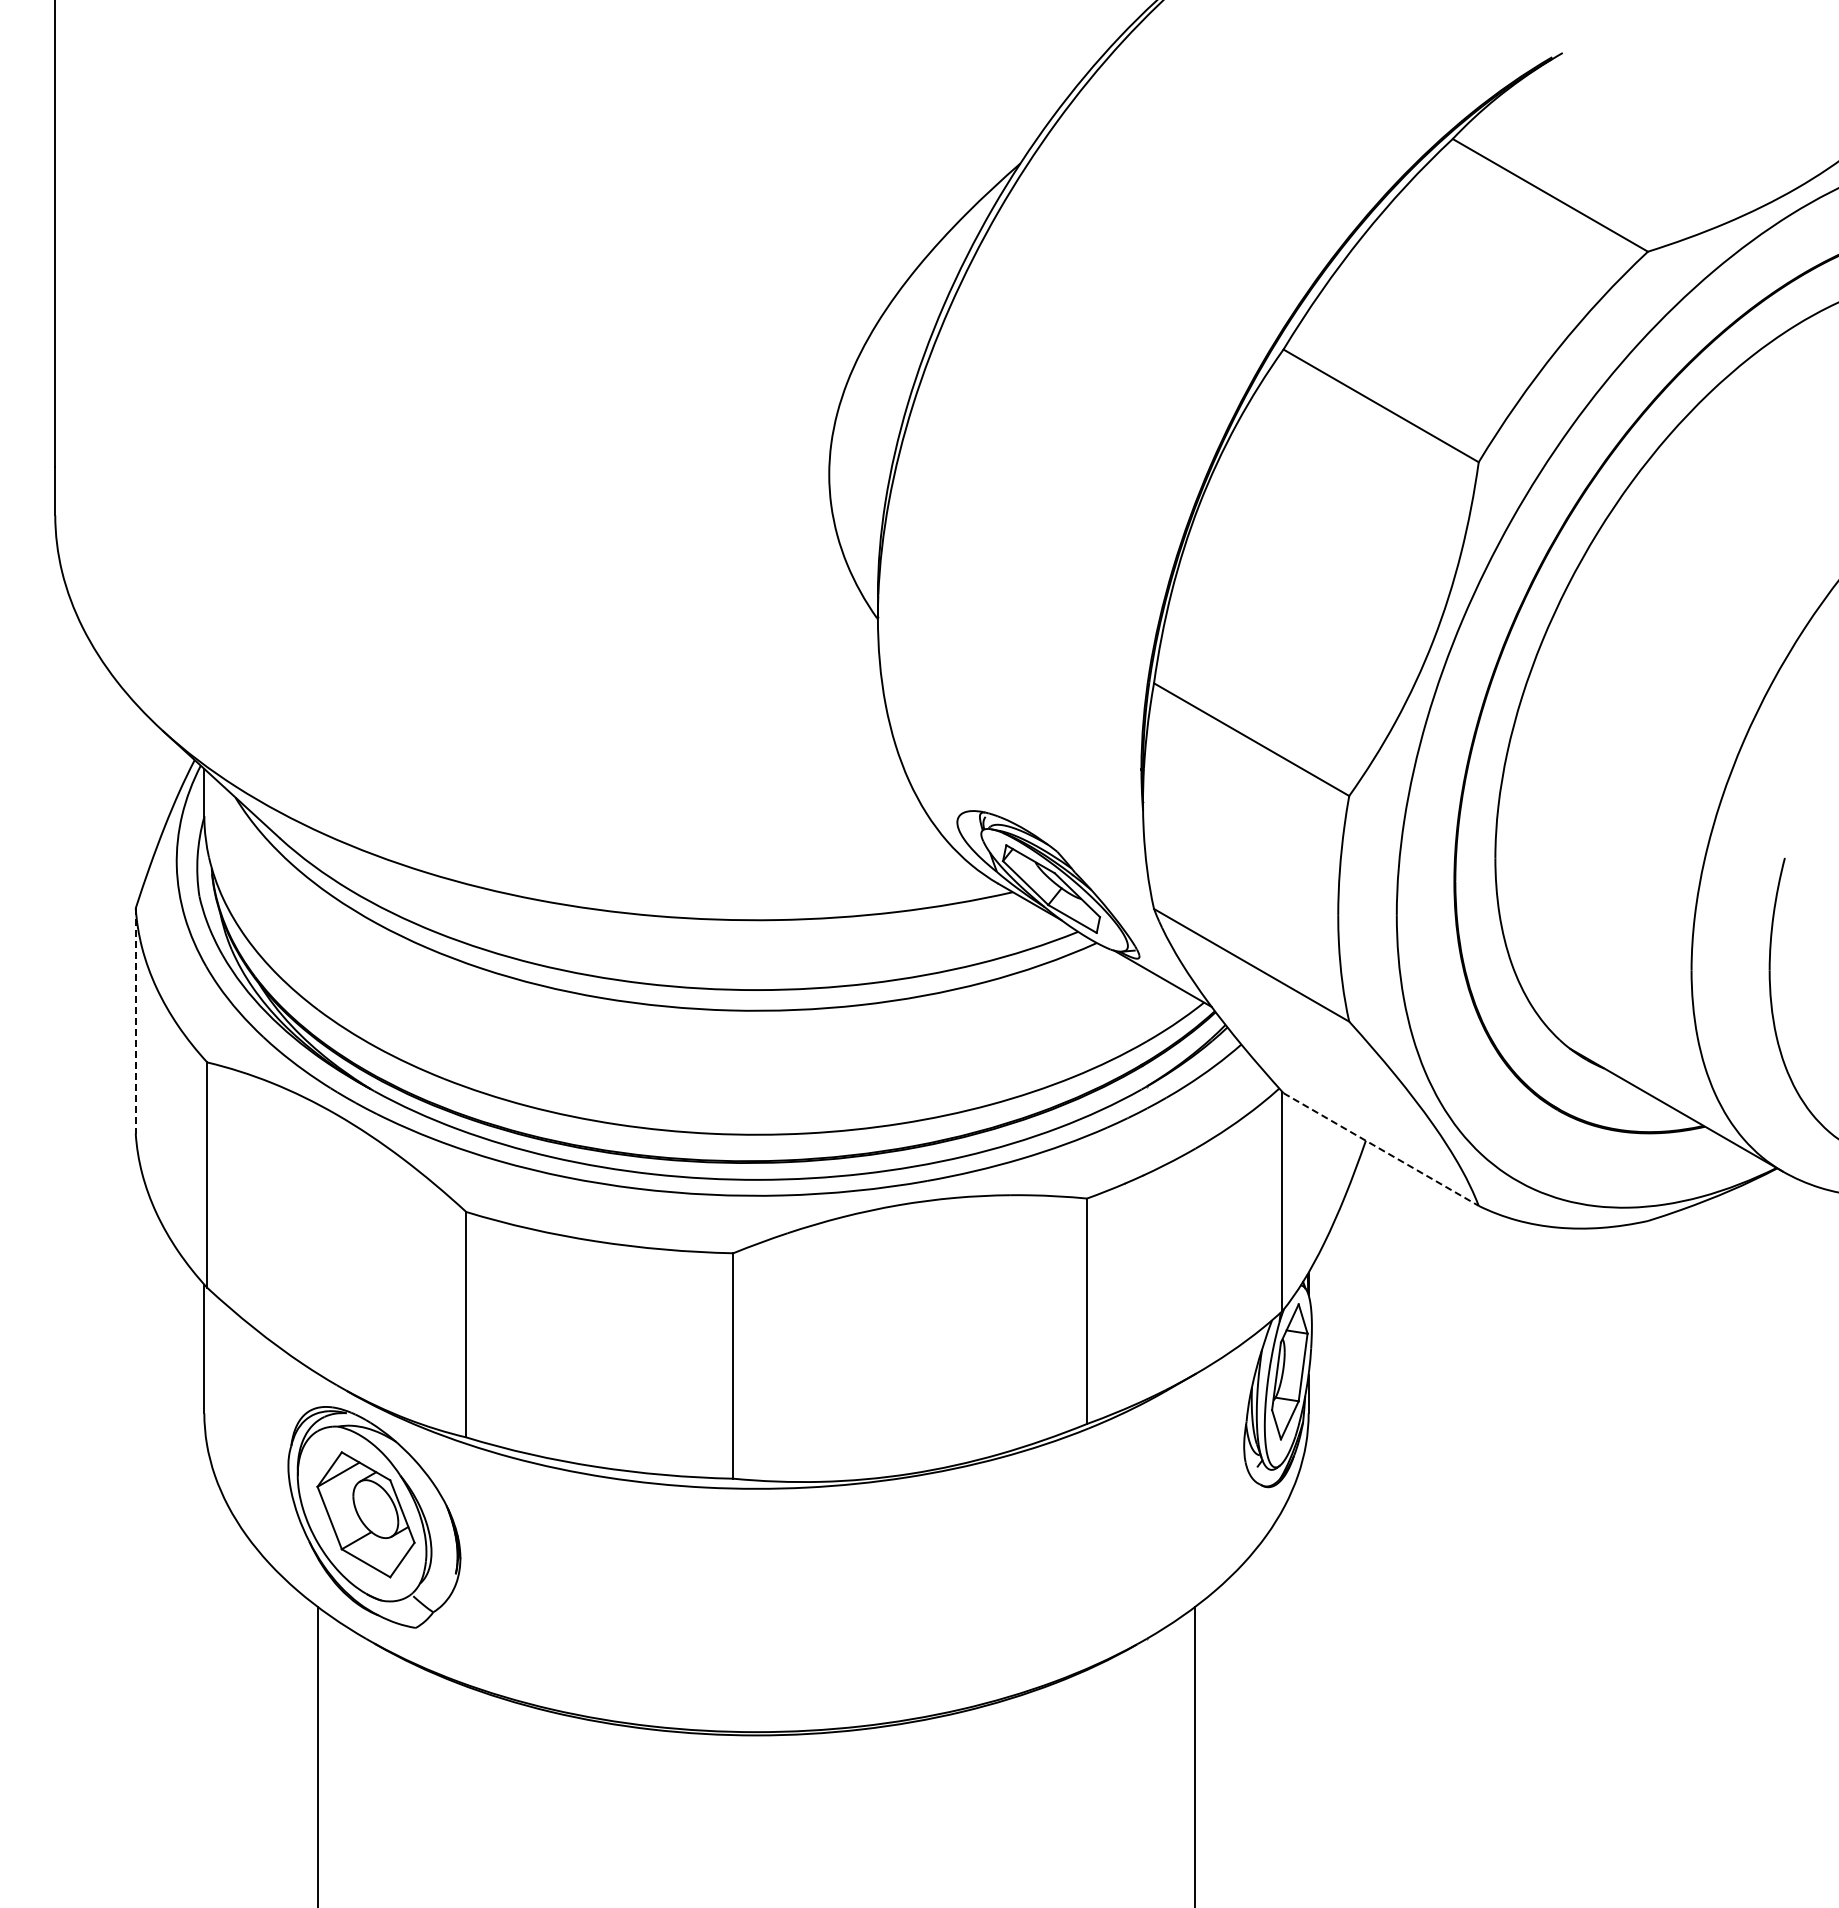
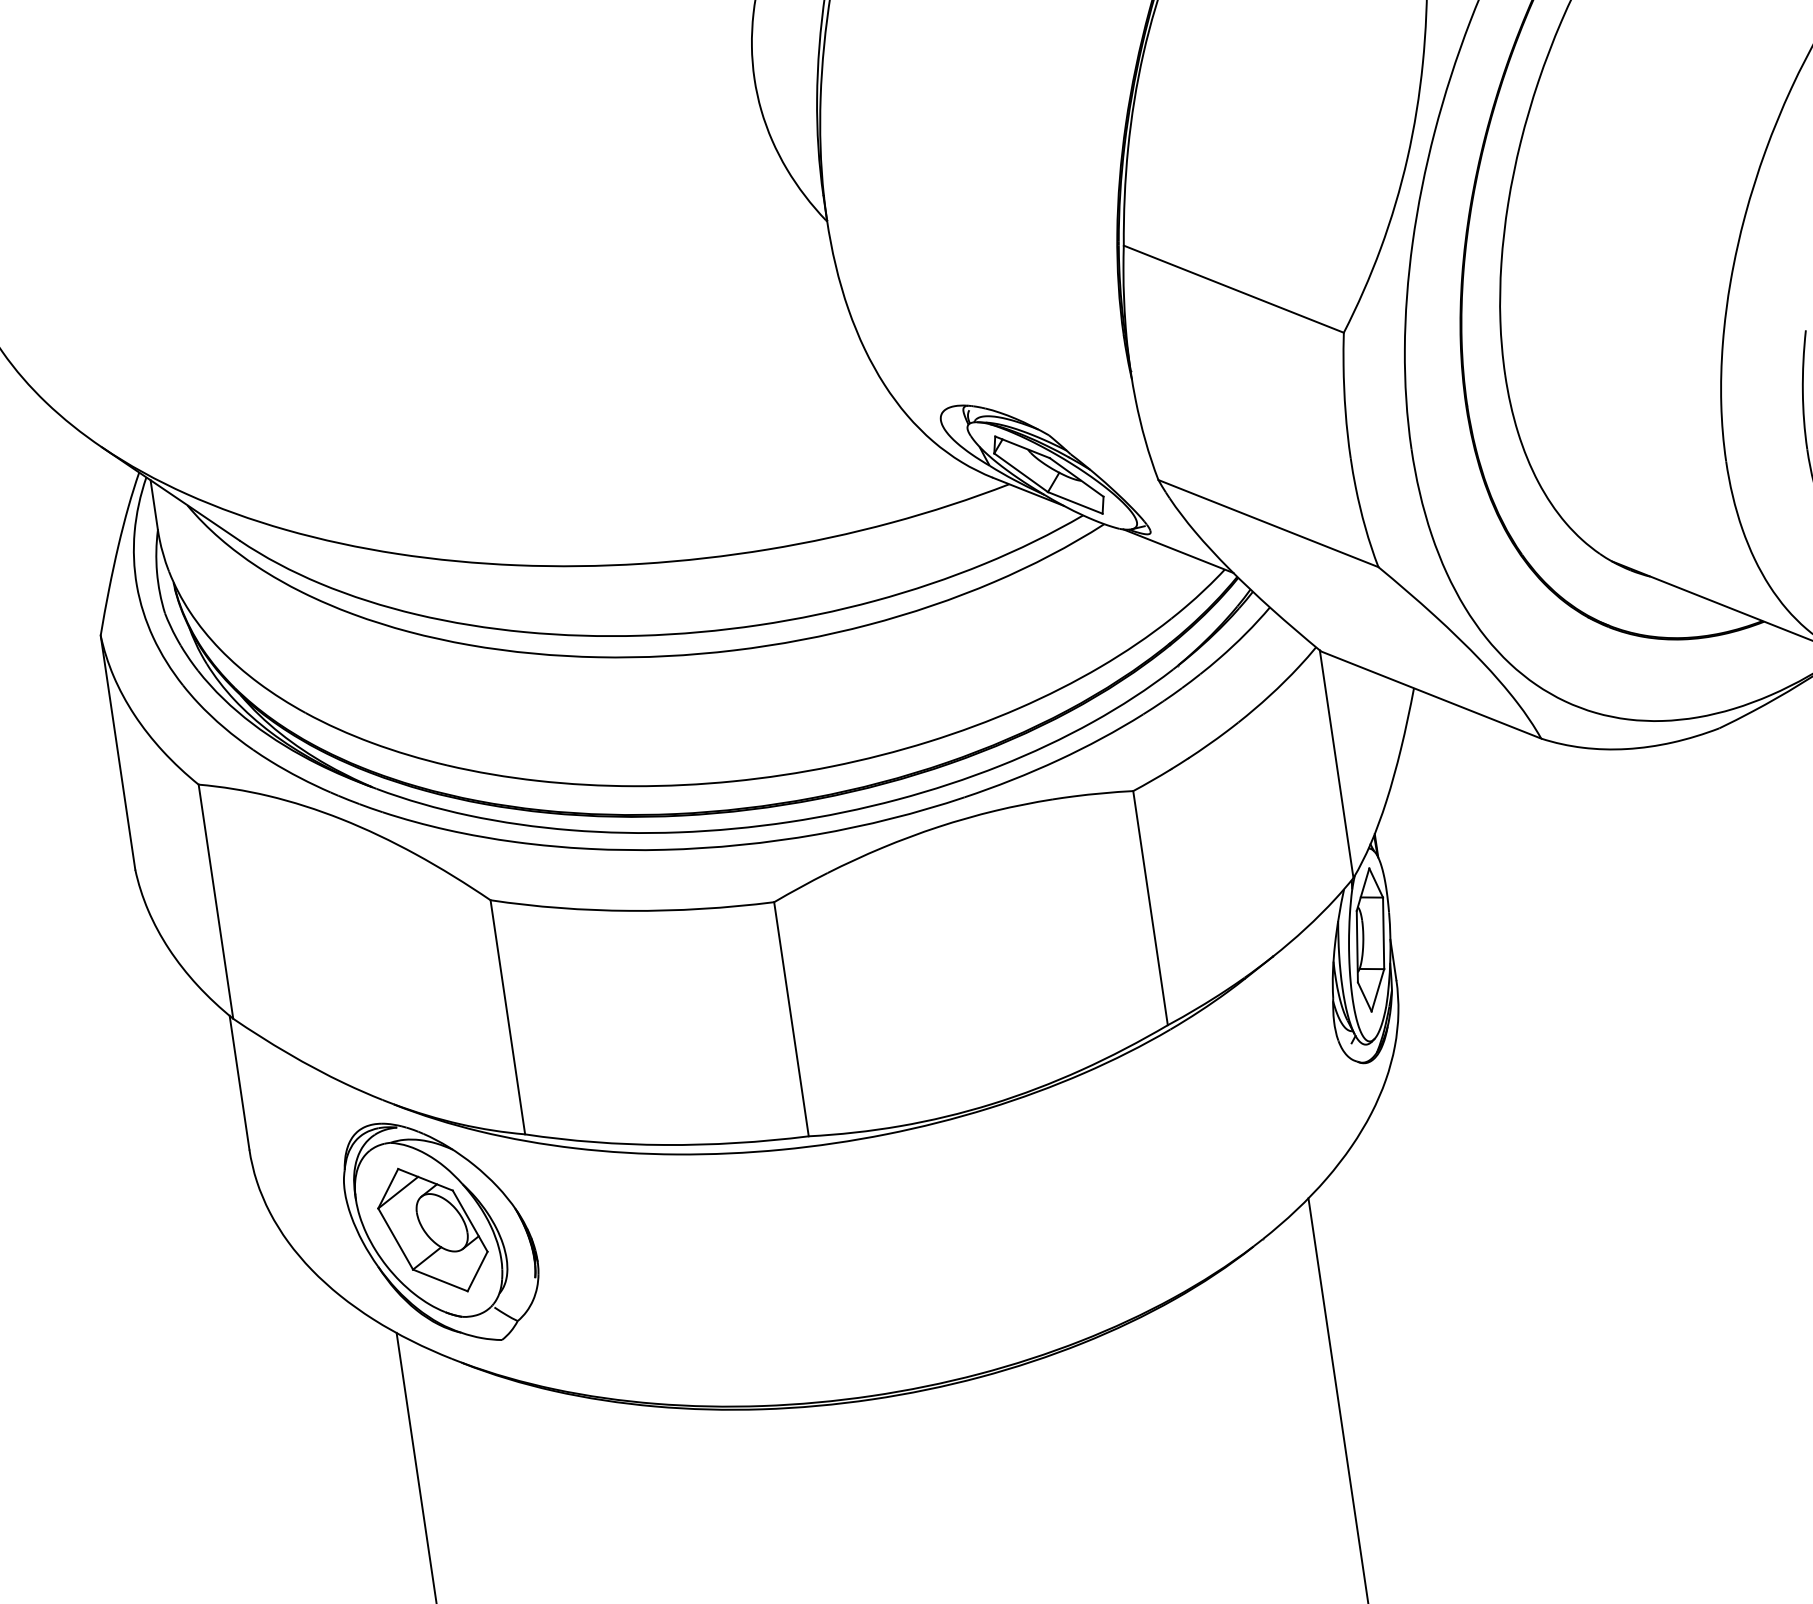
line: (135, 1021) -> (117, 753), dashed -> solid
line: (1381, 1149) -> (1431, 694), dashed -> solid

